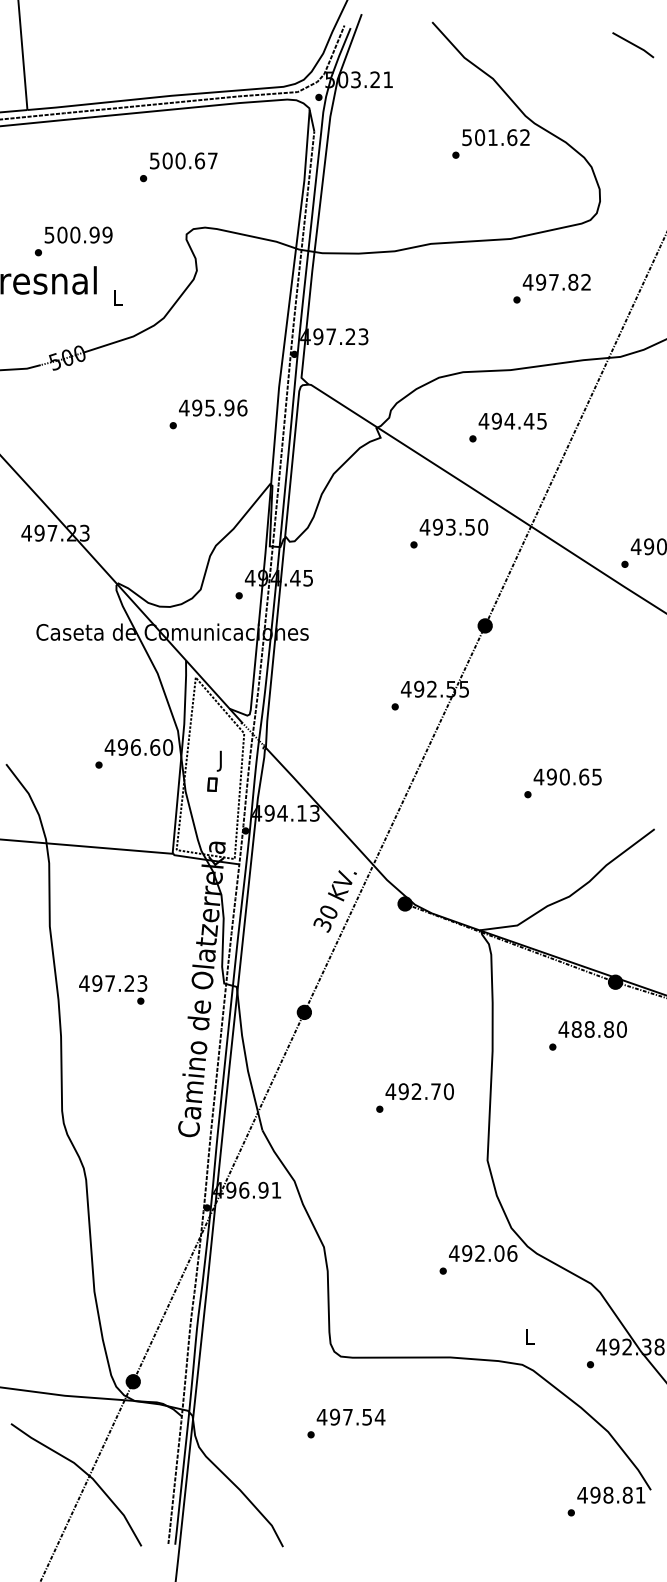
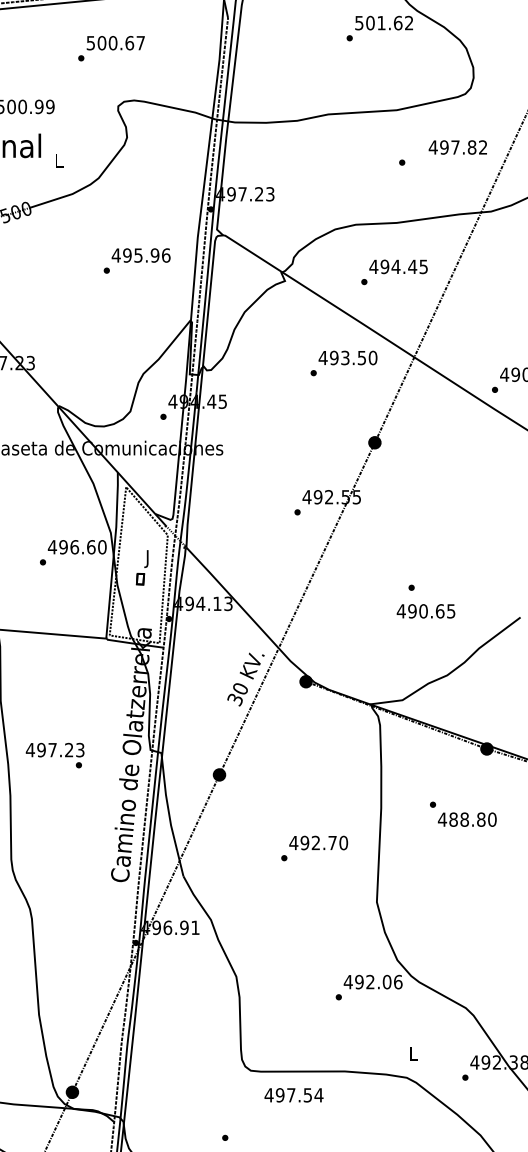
text: (556, 281) -> (457, 146), moved
text: (567, 776) -> (425, 610), moved
text: (592, 1029) -> (467, 819), moved
text: (350, 1416) -> (293, 1094), moved

